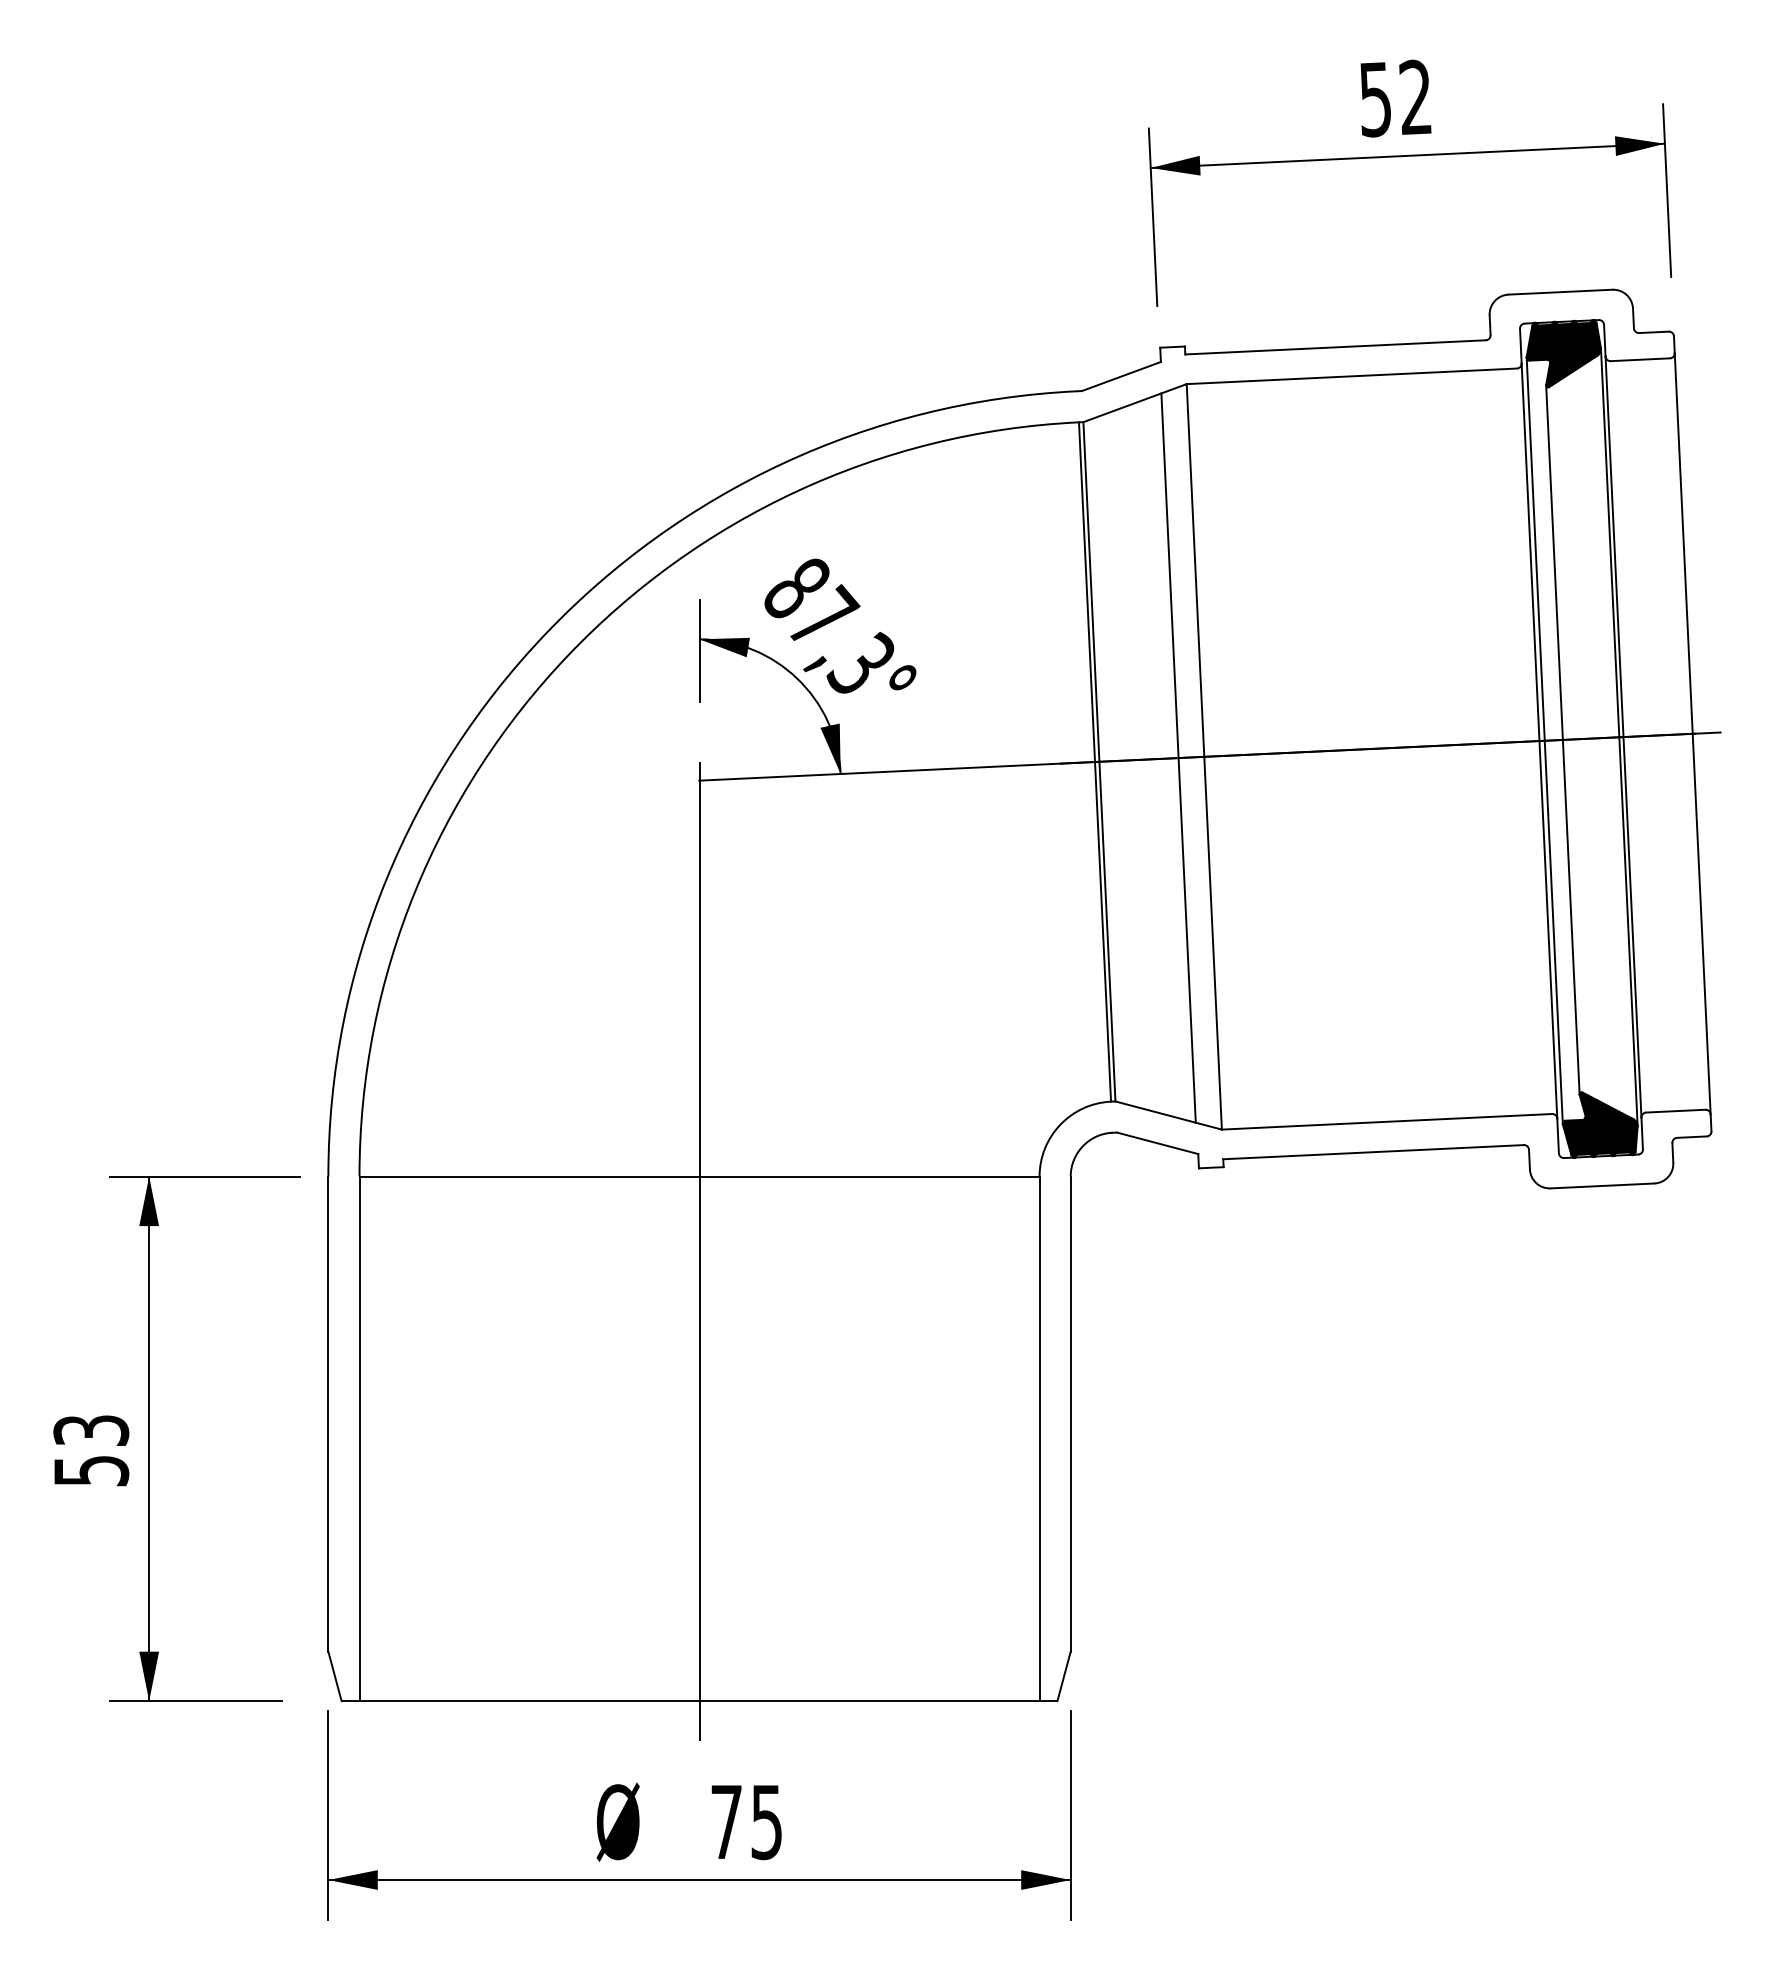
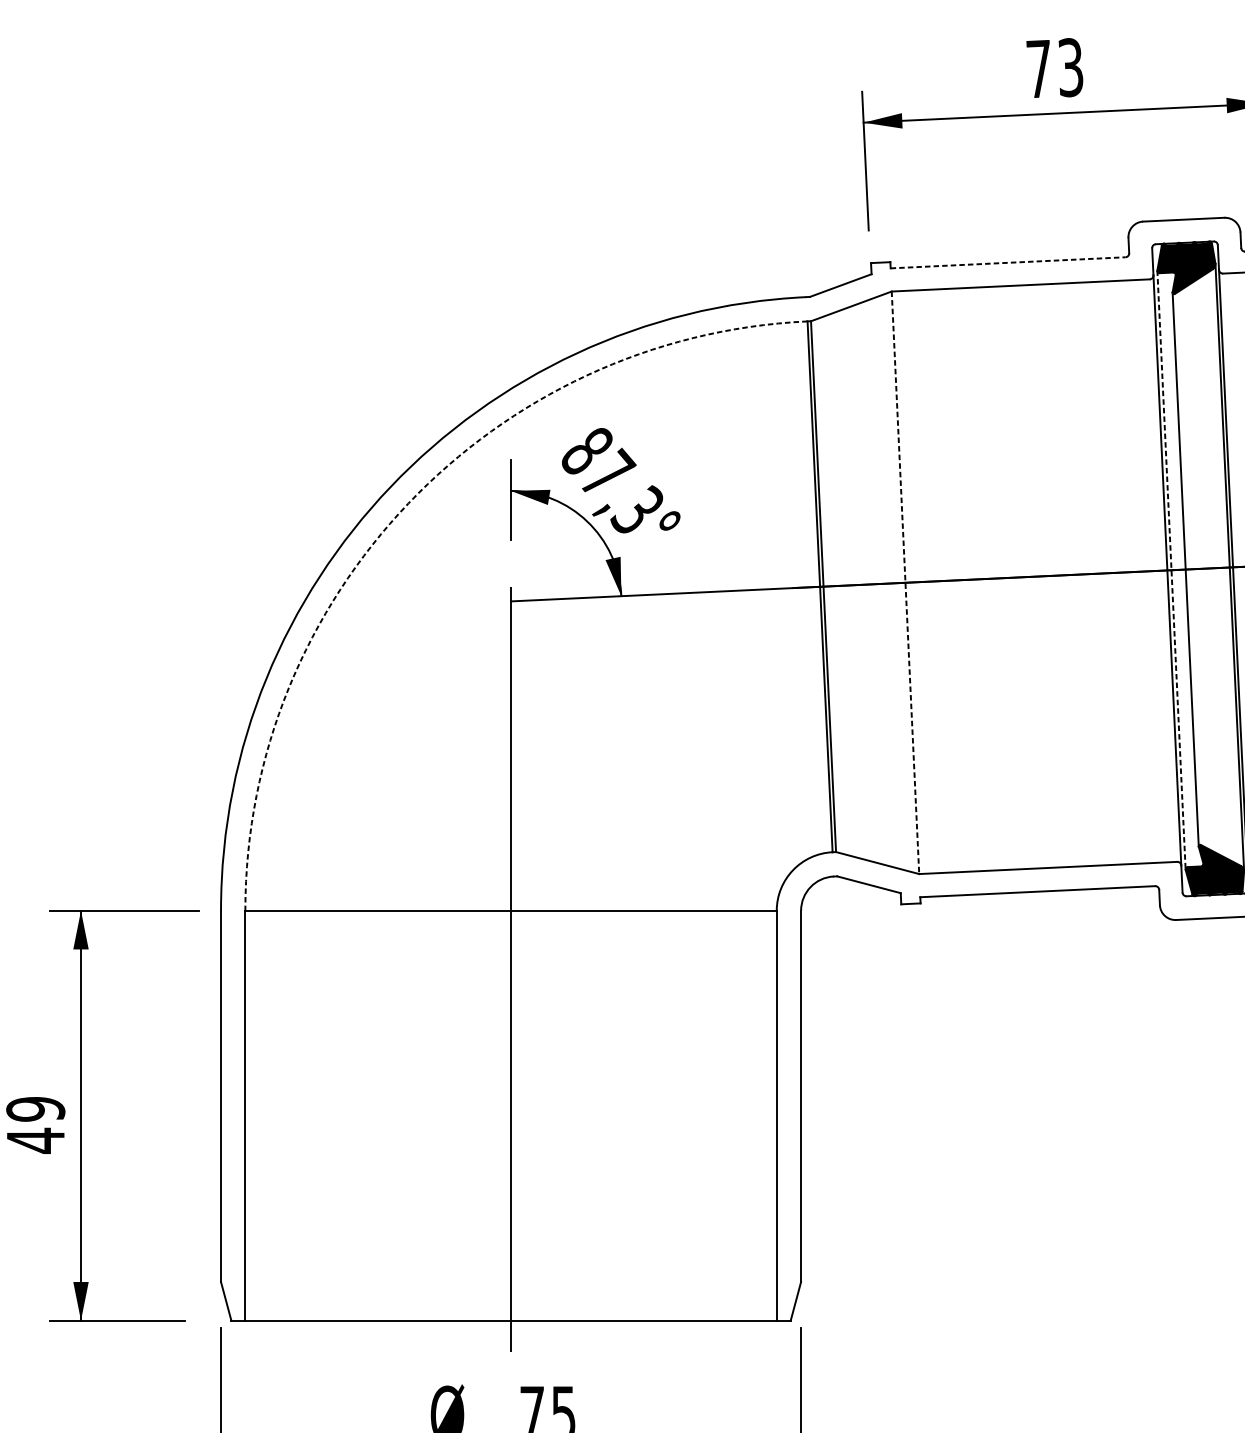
text: (1395, 98) -> (1054, 68), 52 -> 73
line: (1336, 347) -> (1008, 262), solid -> dashed
arc: (568, 655) -> (408, 503), solid -> dashed
line: (1544, 741) -> (1171, 570), solid -> dashed
line: (1178, 757) -> (885, 583), removed
line: (1204, 757) -> (905, 583), solid -> dashed
text: (91, 1451) -> (35, 1125), 53 -> 49

